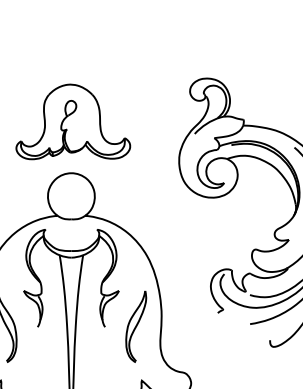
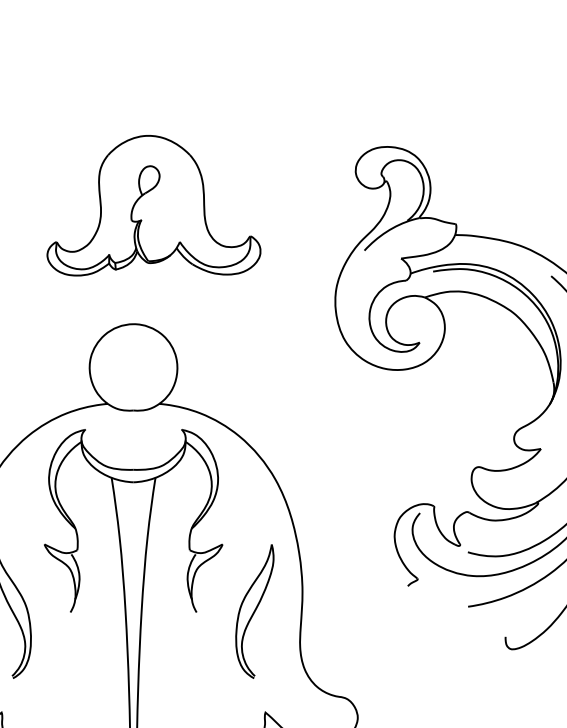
part: (73, 121) -> (154, 204), moved

